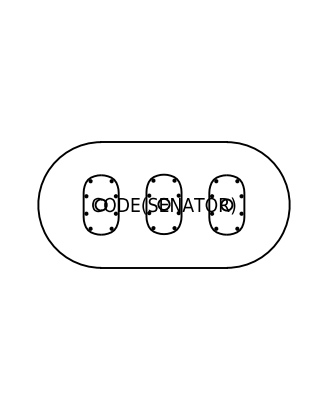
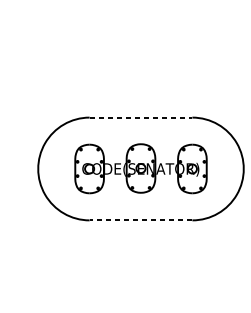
line: (163, 142) -> (140, 117), solid -> dashed
line: (163, 267) -> (140, 220), solid -> dashed

